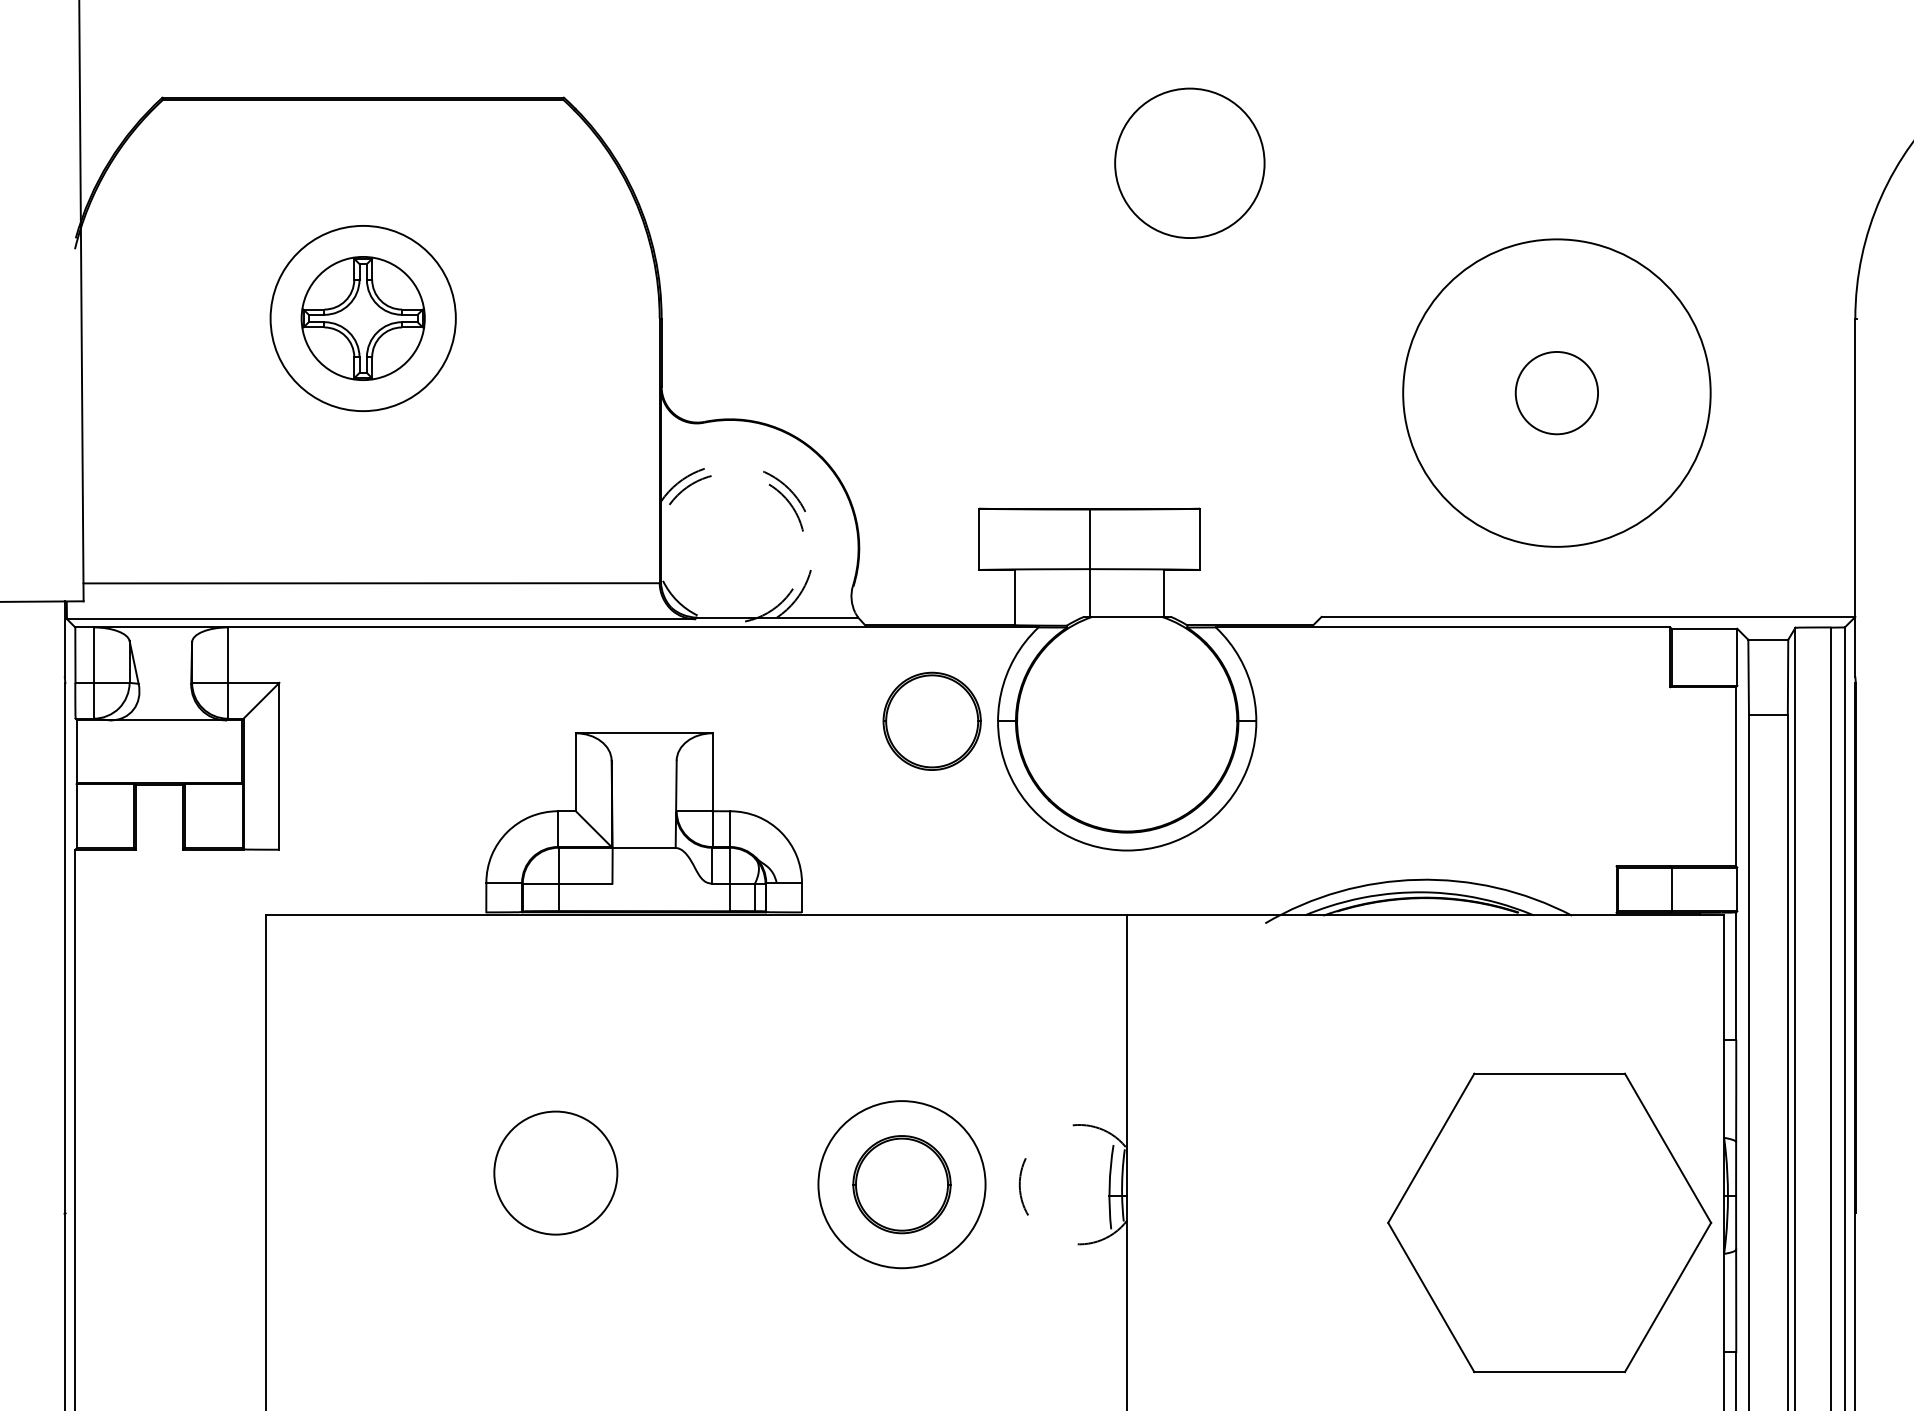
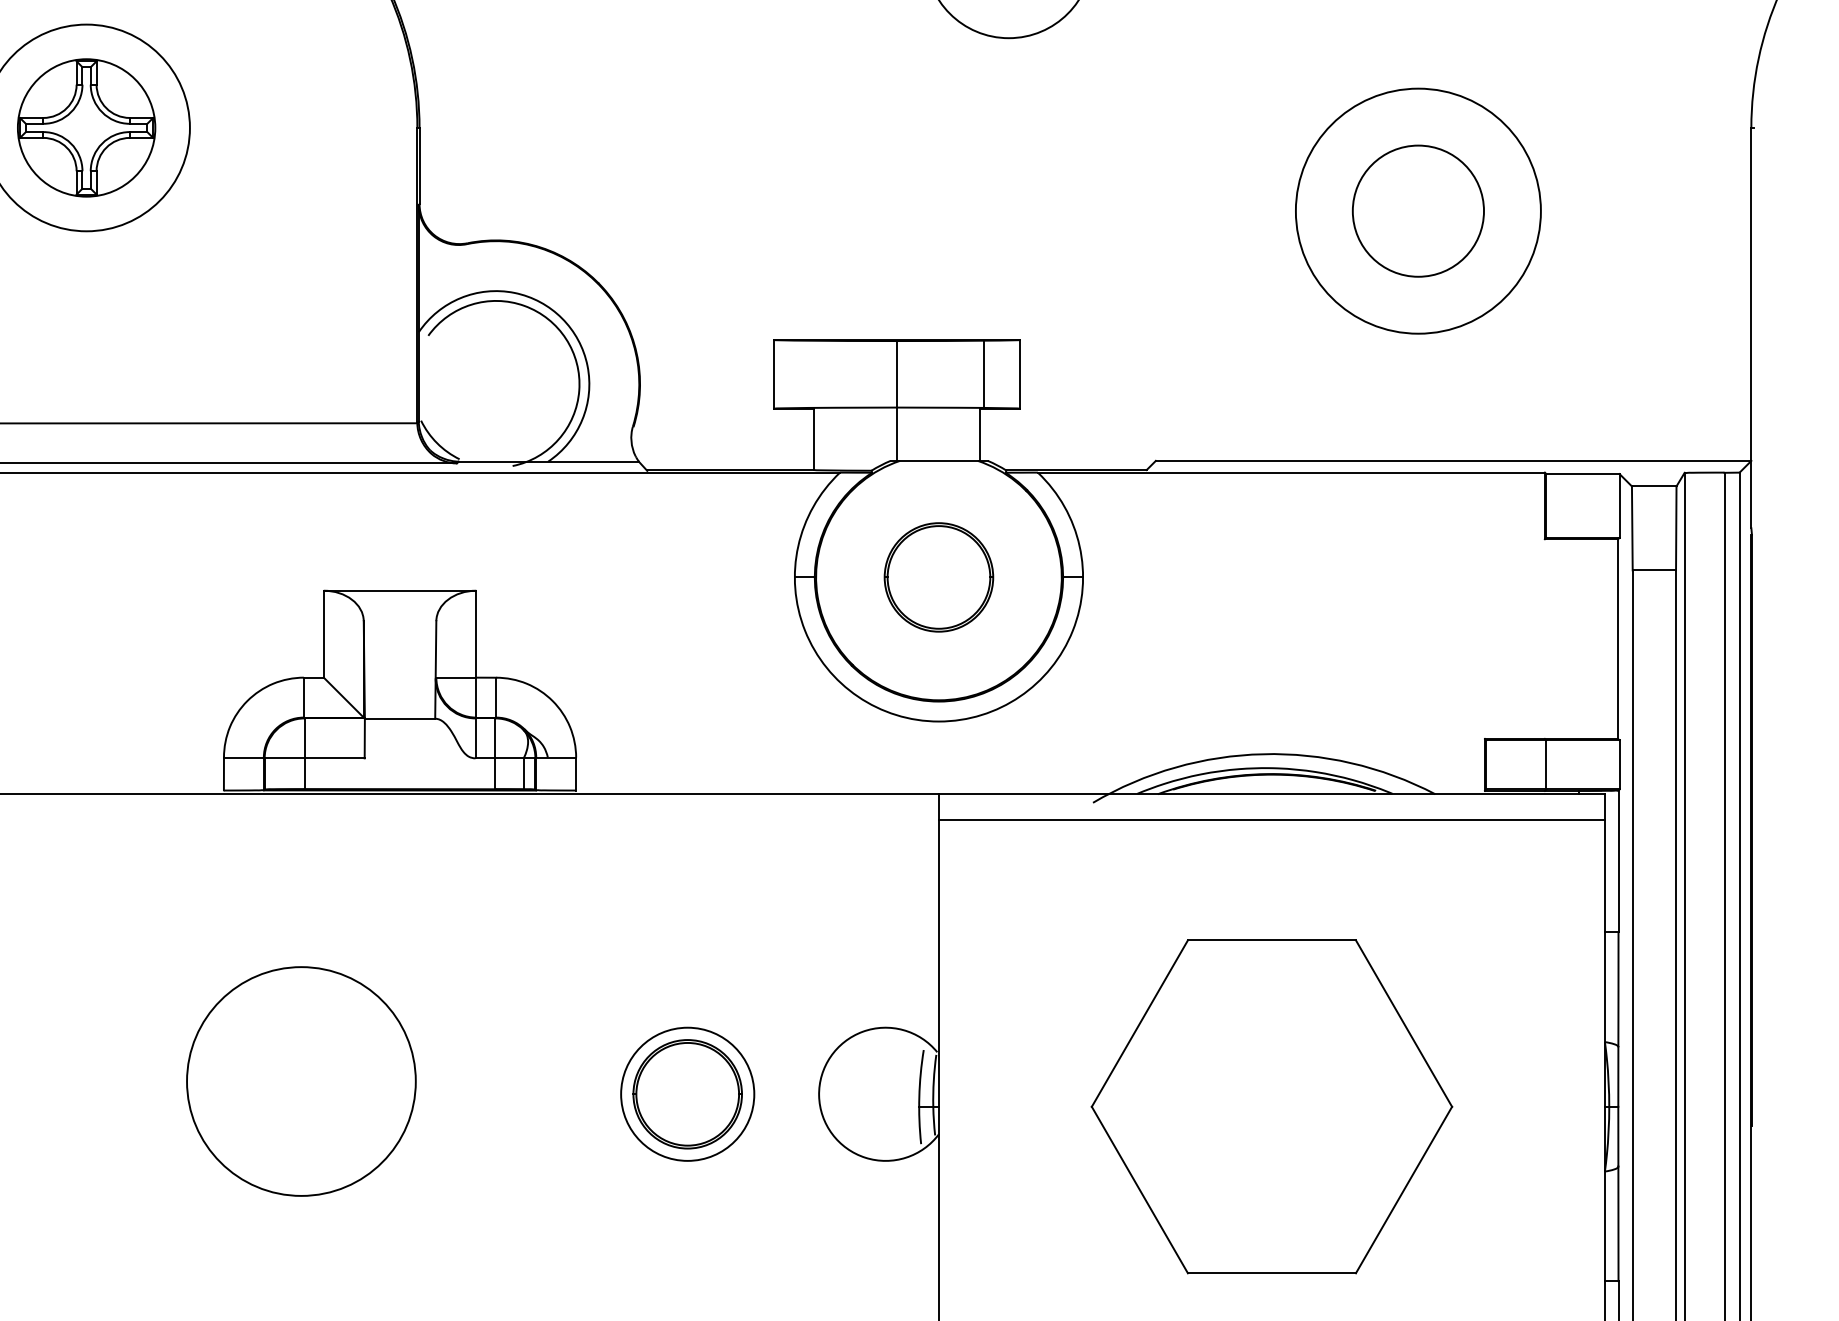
circle: (1556, 392) -> (1417, 210), size x0.71
circle: (1556, 392) -> (1417, 210), size x1.43
arc: (789, 489) -> (562, 318), dashed -> solid
arc: (793, 507) -> (566, 338), dashed -> solid
line: (1167, 539) -> (983, 374), added
part: (931, 720) -> (938, 576), moved
line: (1425, 939) -> (1271, 820), added
circle: (555, 1172) -> (301, 1080), size x1.67
circle: (901, 1184) -> (687, 1094), size x0.71
arc: (1019, 1185) -> (818, 1095), dashed -> solid
part: (1549, 1222) -> (1271, 1106), moved

